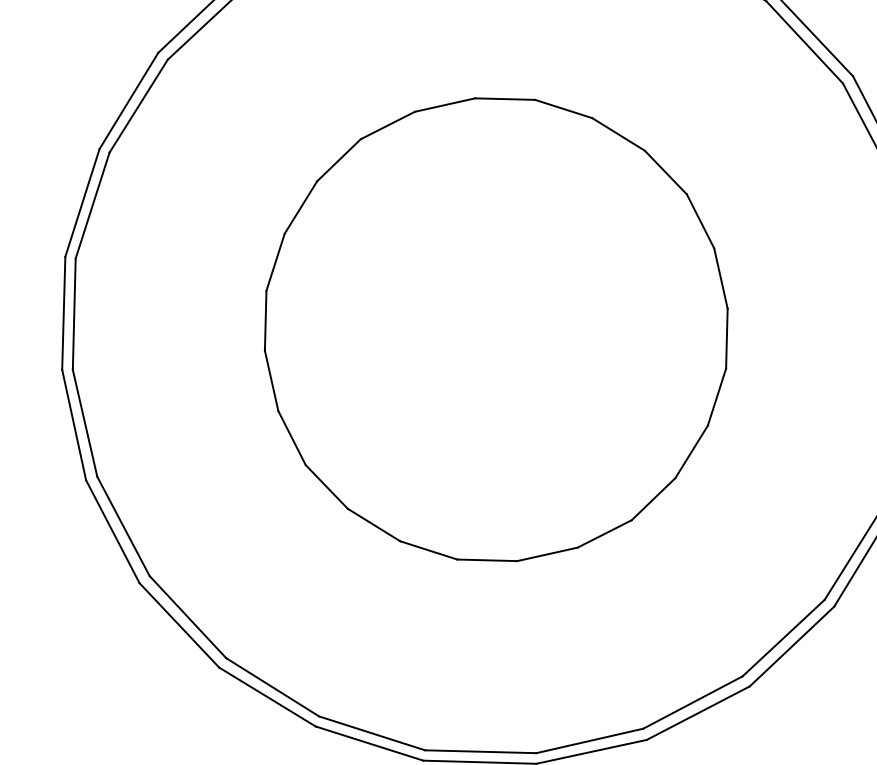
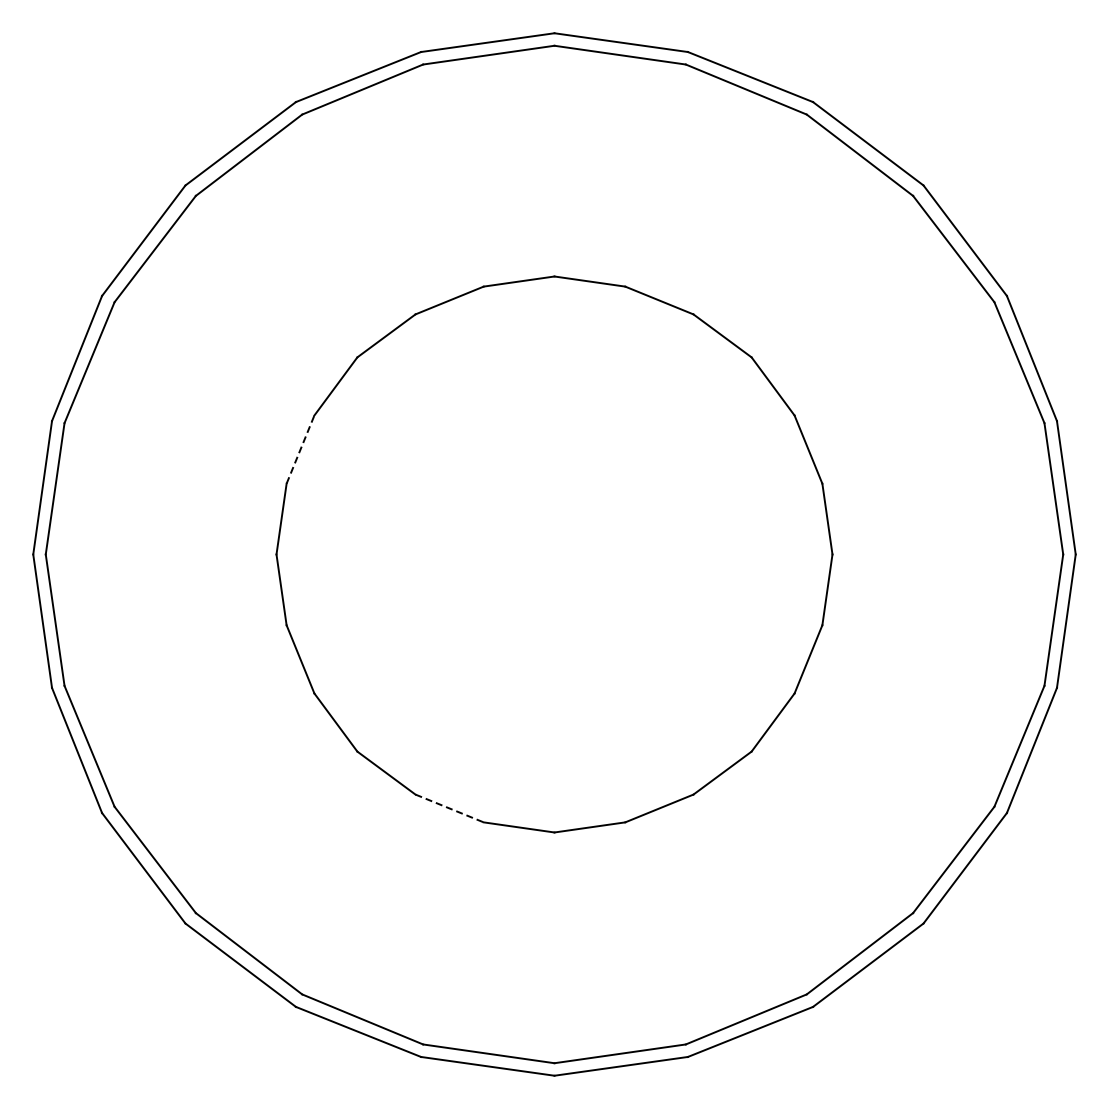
line: (300, 207) -> (300, 449), solid -> dashed
line: (373, 525) -> (449, 808), solid -> dashed

